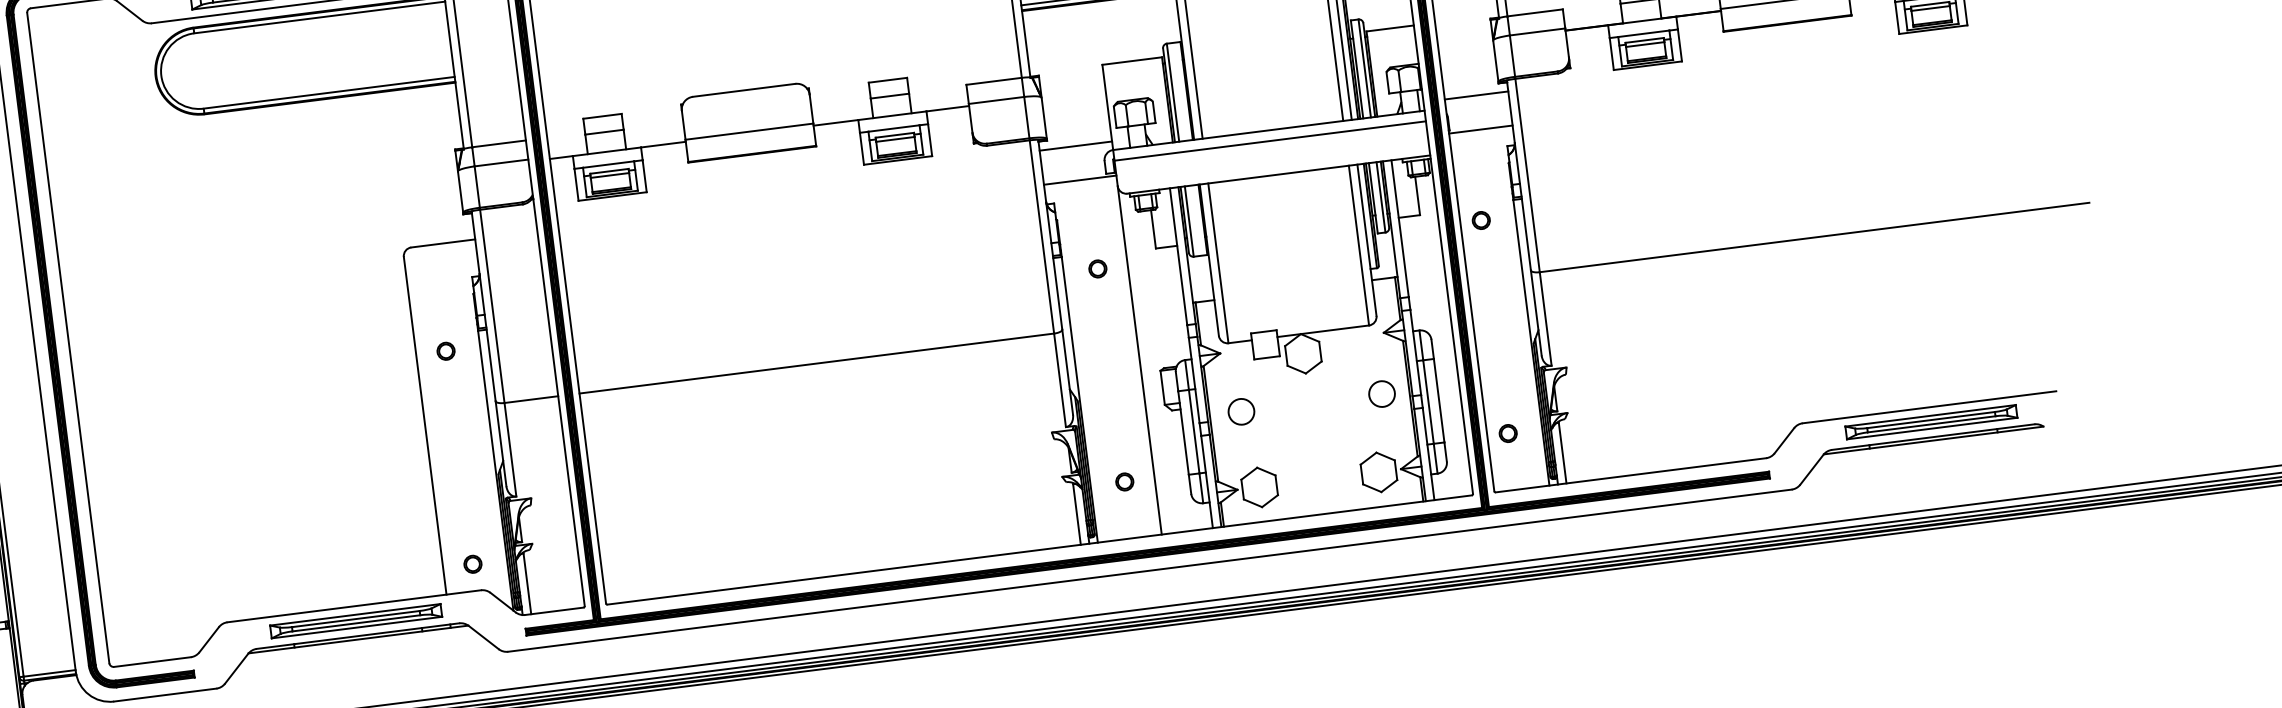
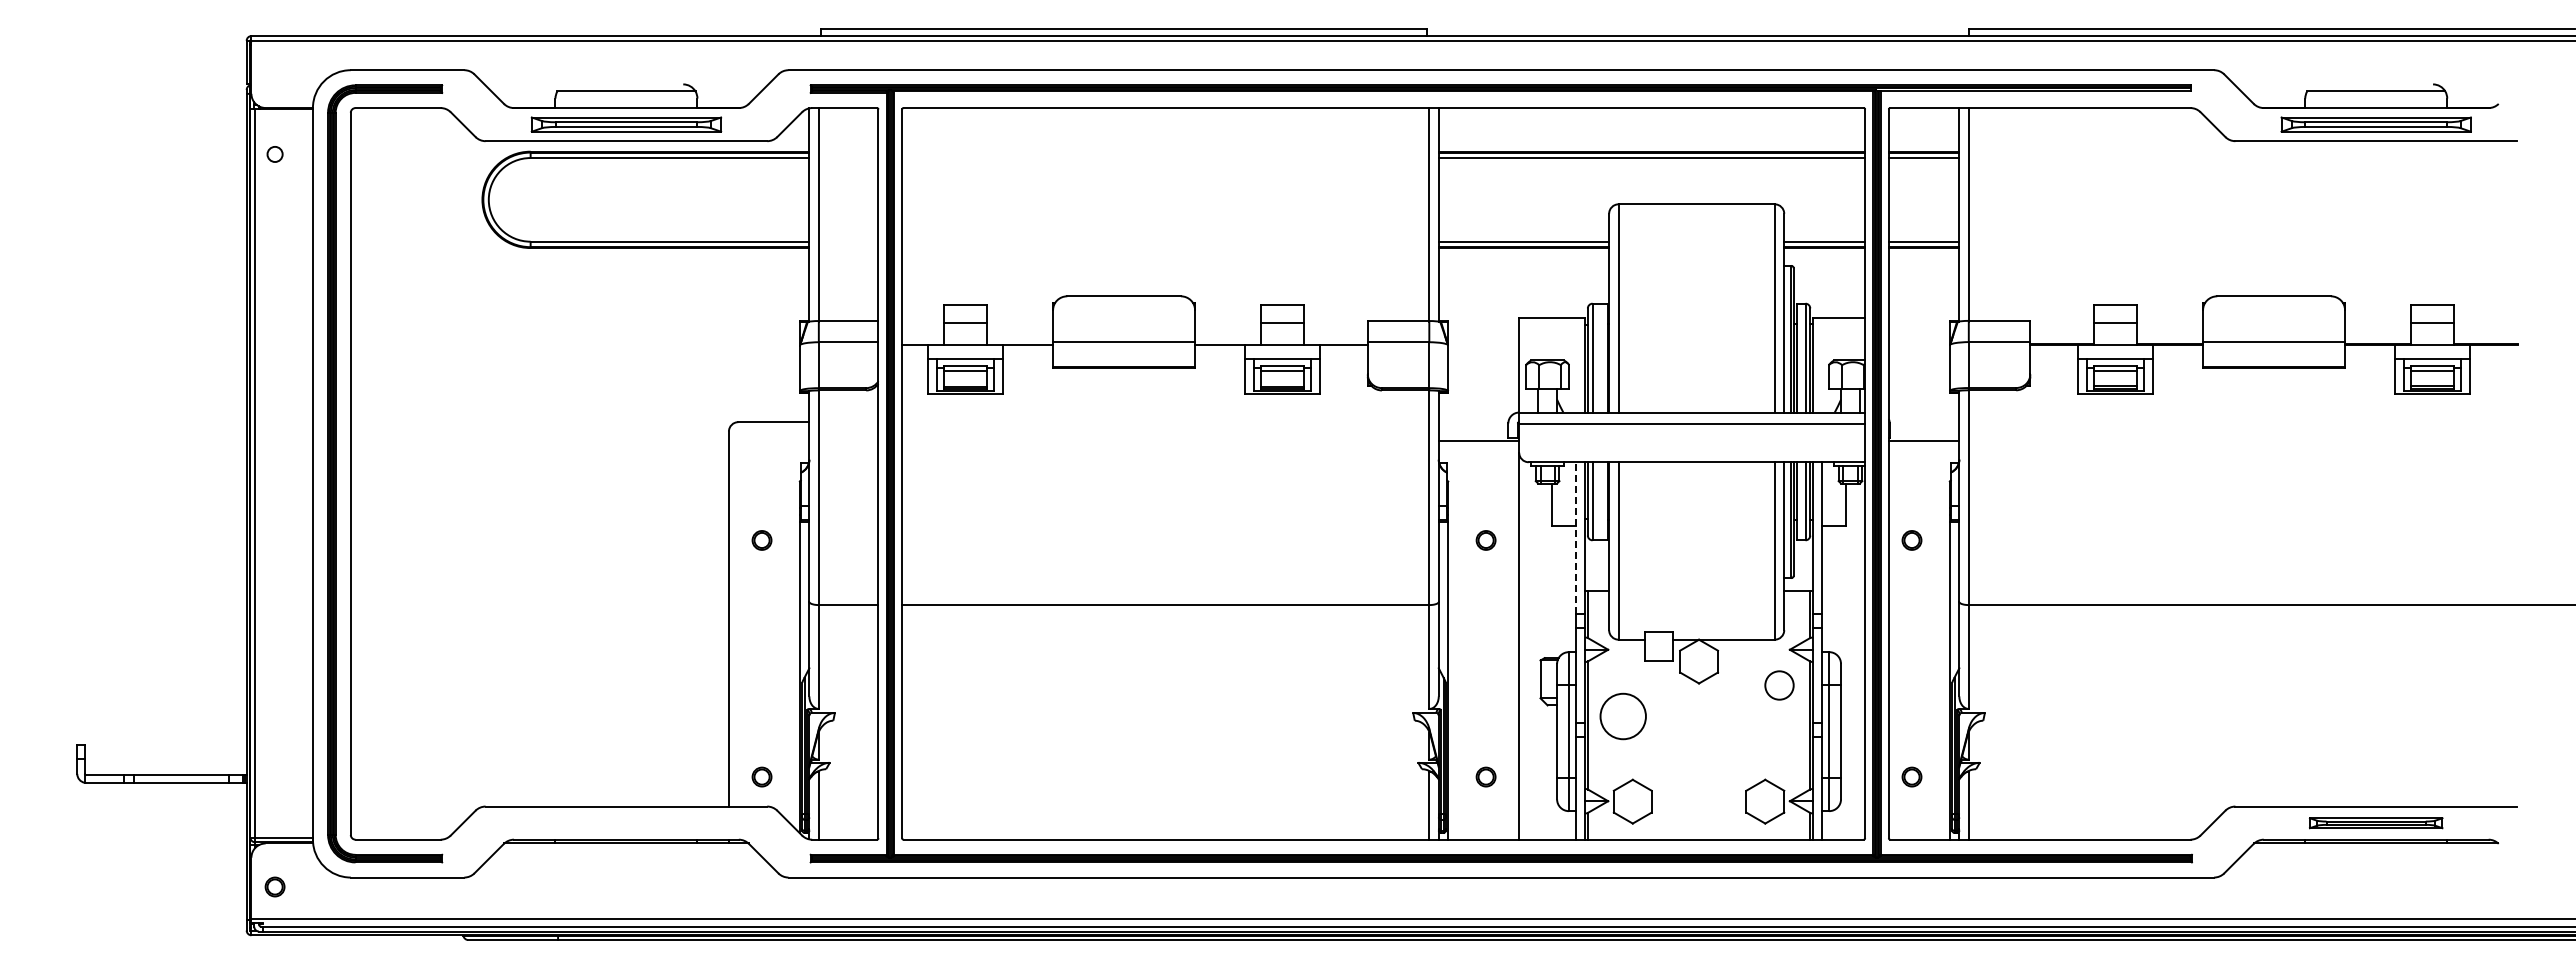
line: (1476, 95) -> (1923, 403), removed
line: (1075, 146) -> (1478, 403), removed
line: (1179, 256) -> (1576, 538), solid -> dashed
circle: (1382, 394) -> (1779, 685), moved
circle: (1241, 411) -> (1623, 716), size x1.6
part: (1930, 422) -> (2375, 823), size x0.7
part: (356, 621) -> (626, 823), removed

